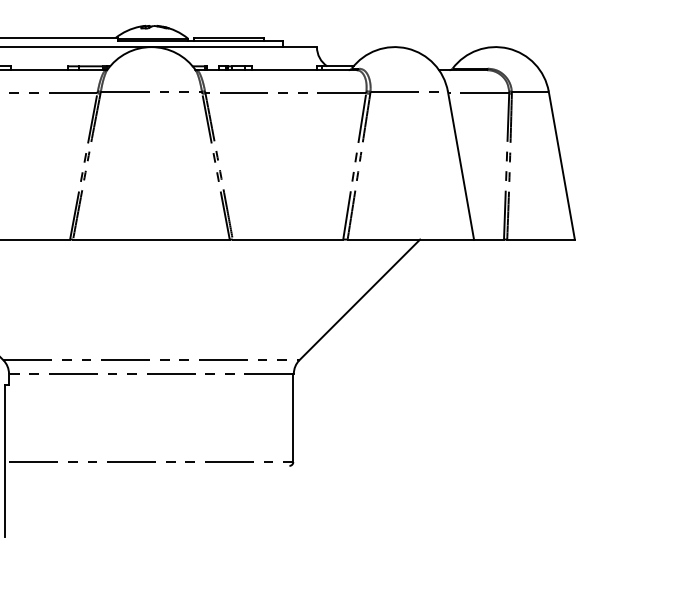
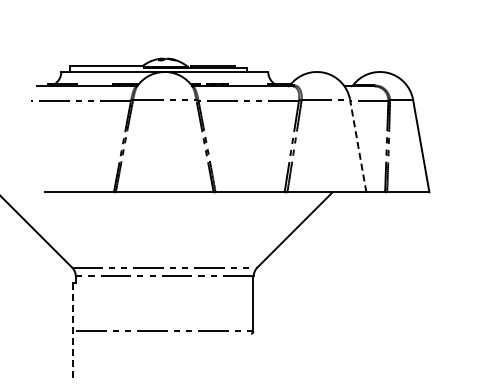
line: (461, 166) -> (358, 146), solid -> dashed
line: (5, 460) -> (73, 330), solid -> dashed

